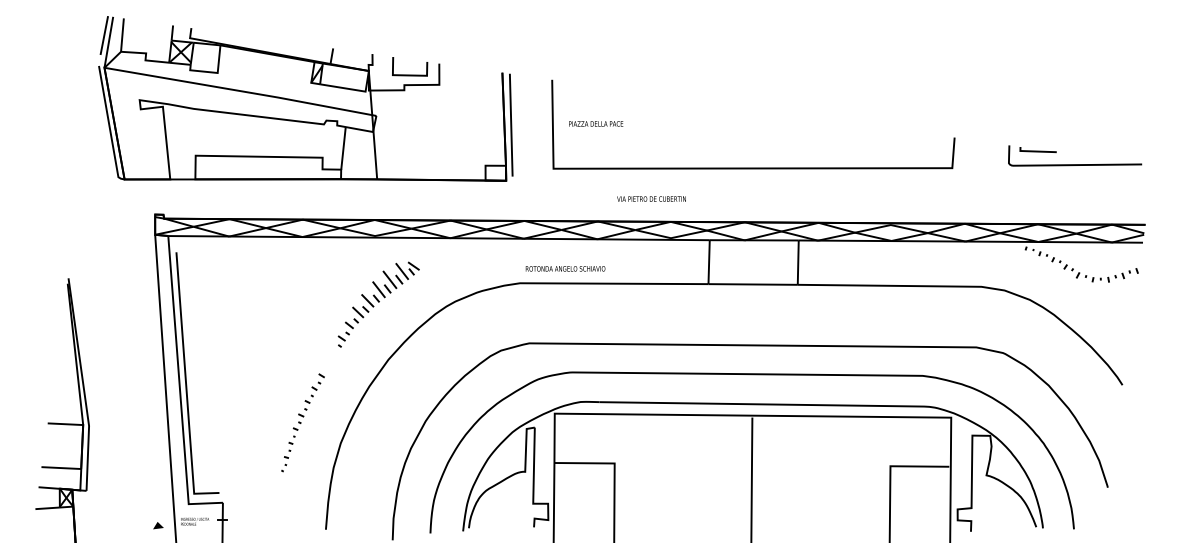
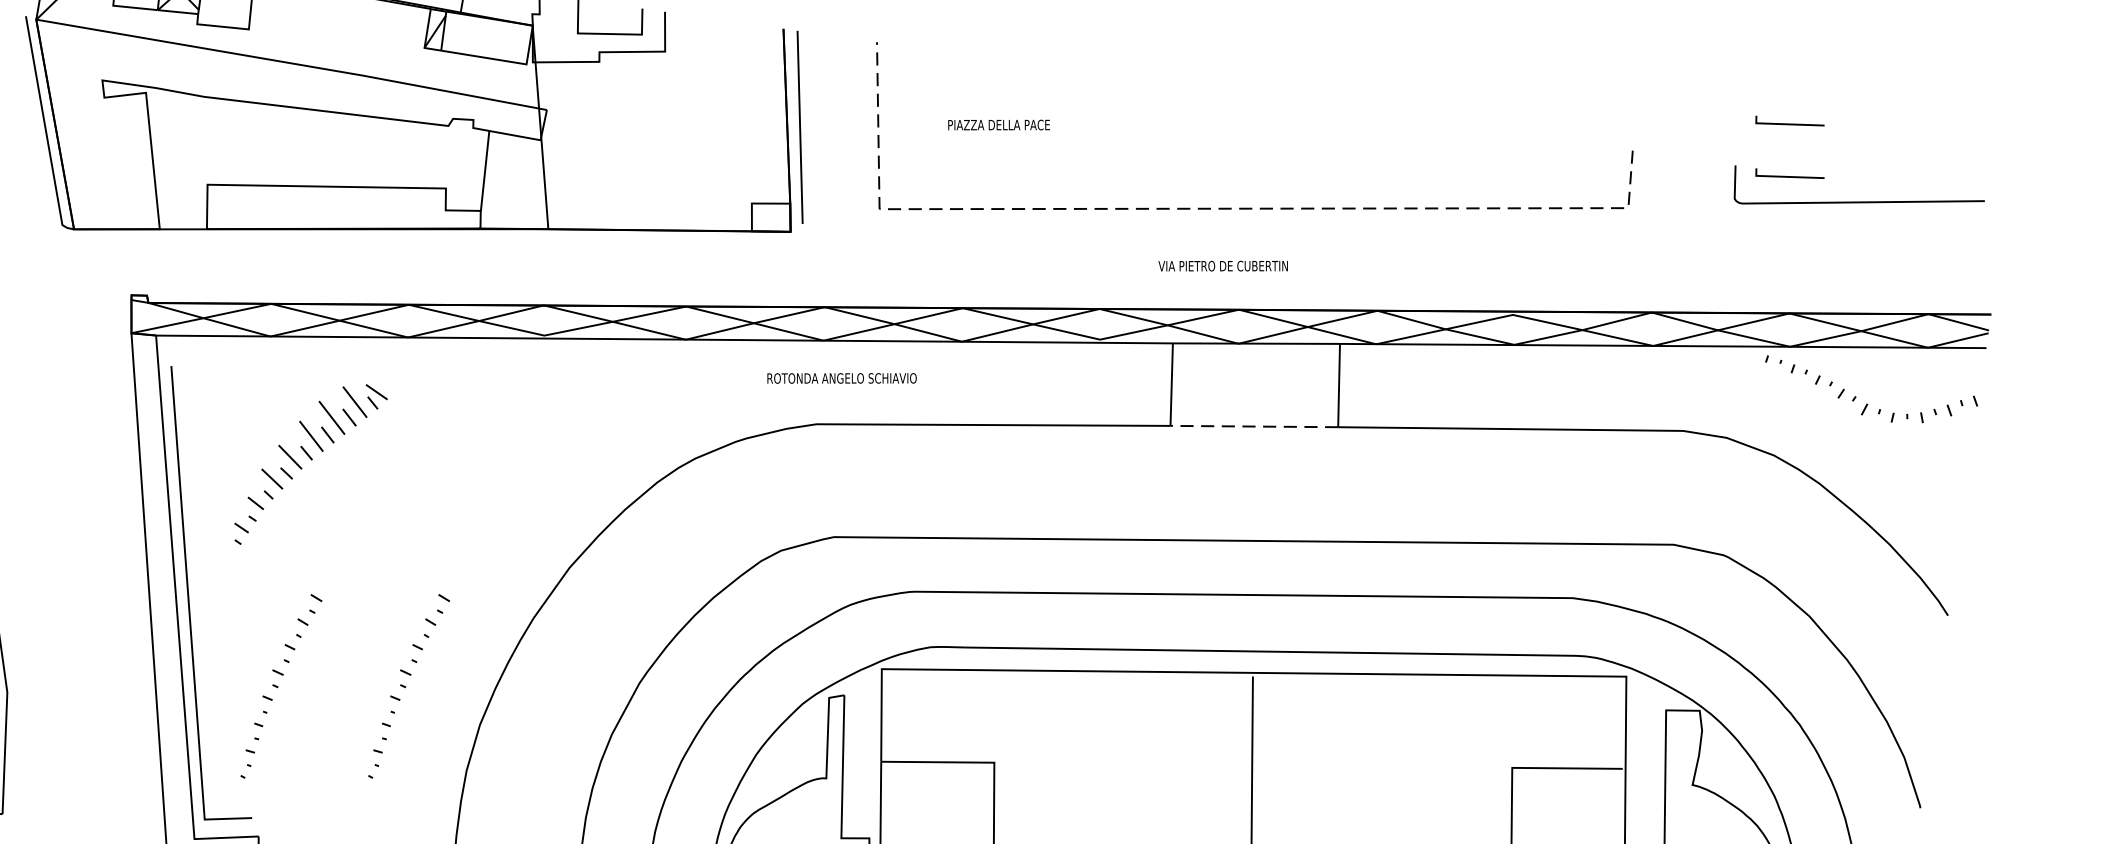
line: (1037, 122) -> (1788, 122), added
text: (596, 123) -> (999, 124), moved
line: (723, 168) -> (1198, 208), solid -> dashed
text: (651, 198) -> (1223, 265), moved
text: (565, 268) -> (841, 377), moved
line: (753, 284) -> (1255, 426), solid -> dashed
part: (378, 304) -> (310, 464), moved
part: (234, 422) -> (280, 685), added

